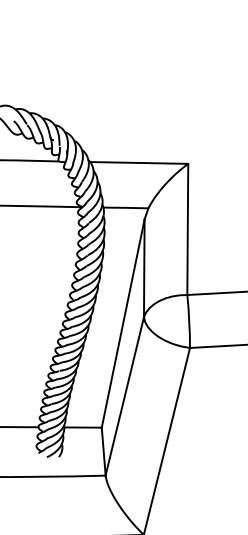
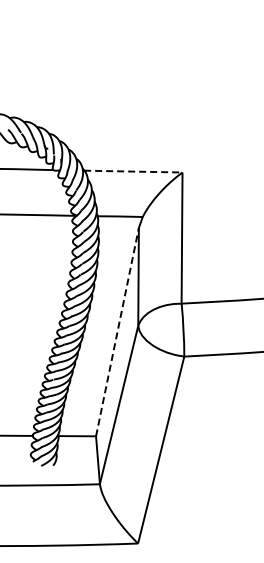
line: (139, 162) -> (133, 171), solid -> dashed
line: (123, 322) -> (117, 331), solid -> dashed

